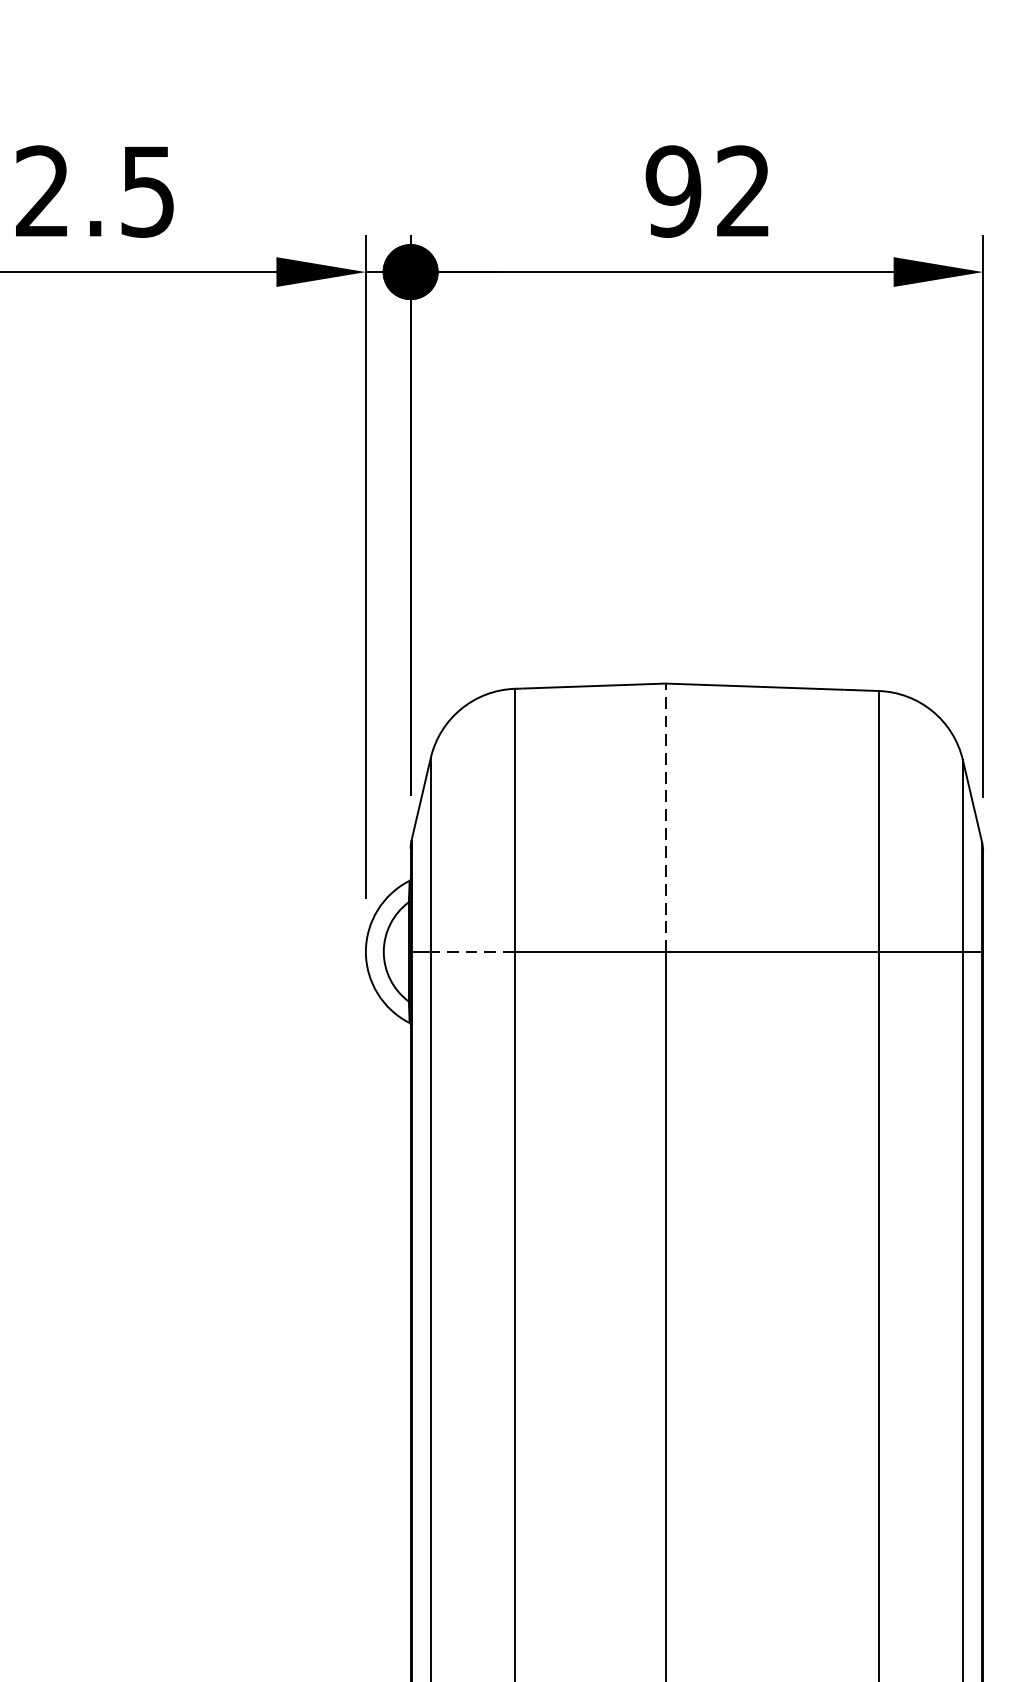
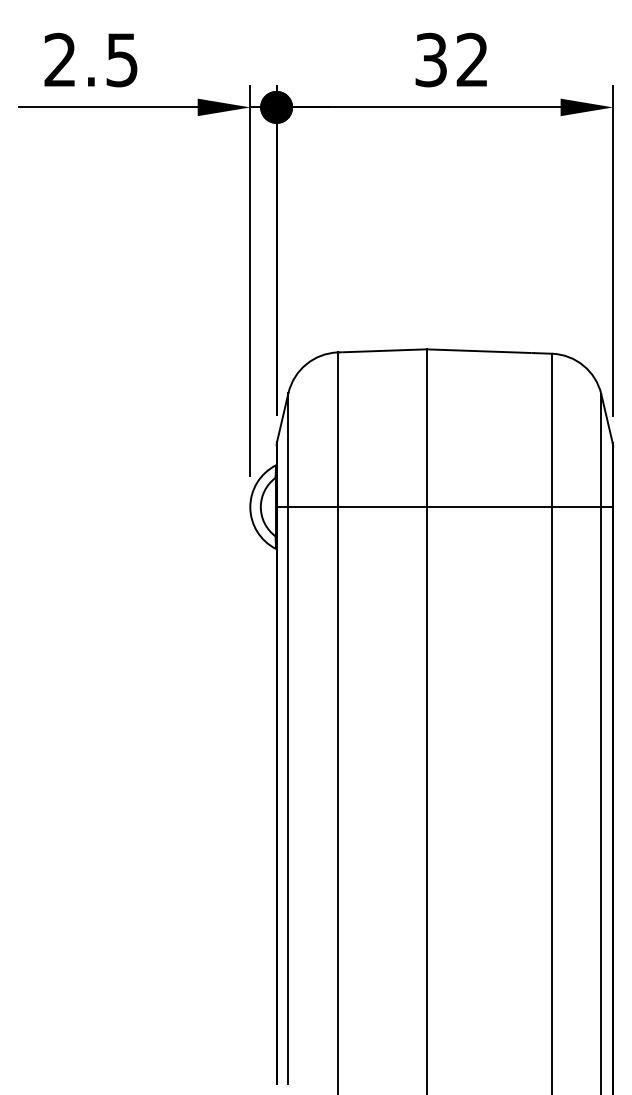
text: (672, 192) -> (430, 60), 92 -> 32
line: (665, 818) -> (426, 428), dashed -> solid
line: (473, 952) -> (313, 507), dashed -> solid

